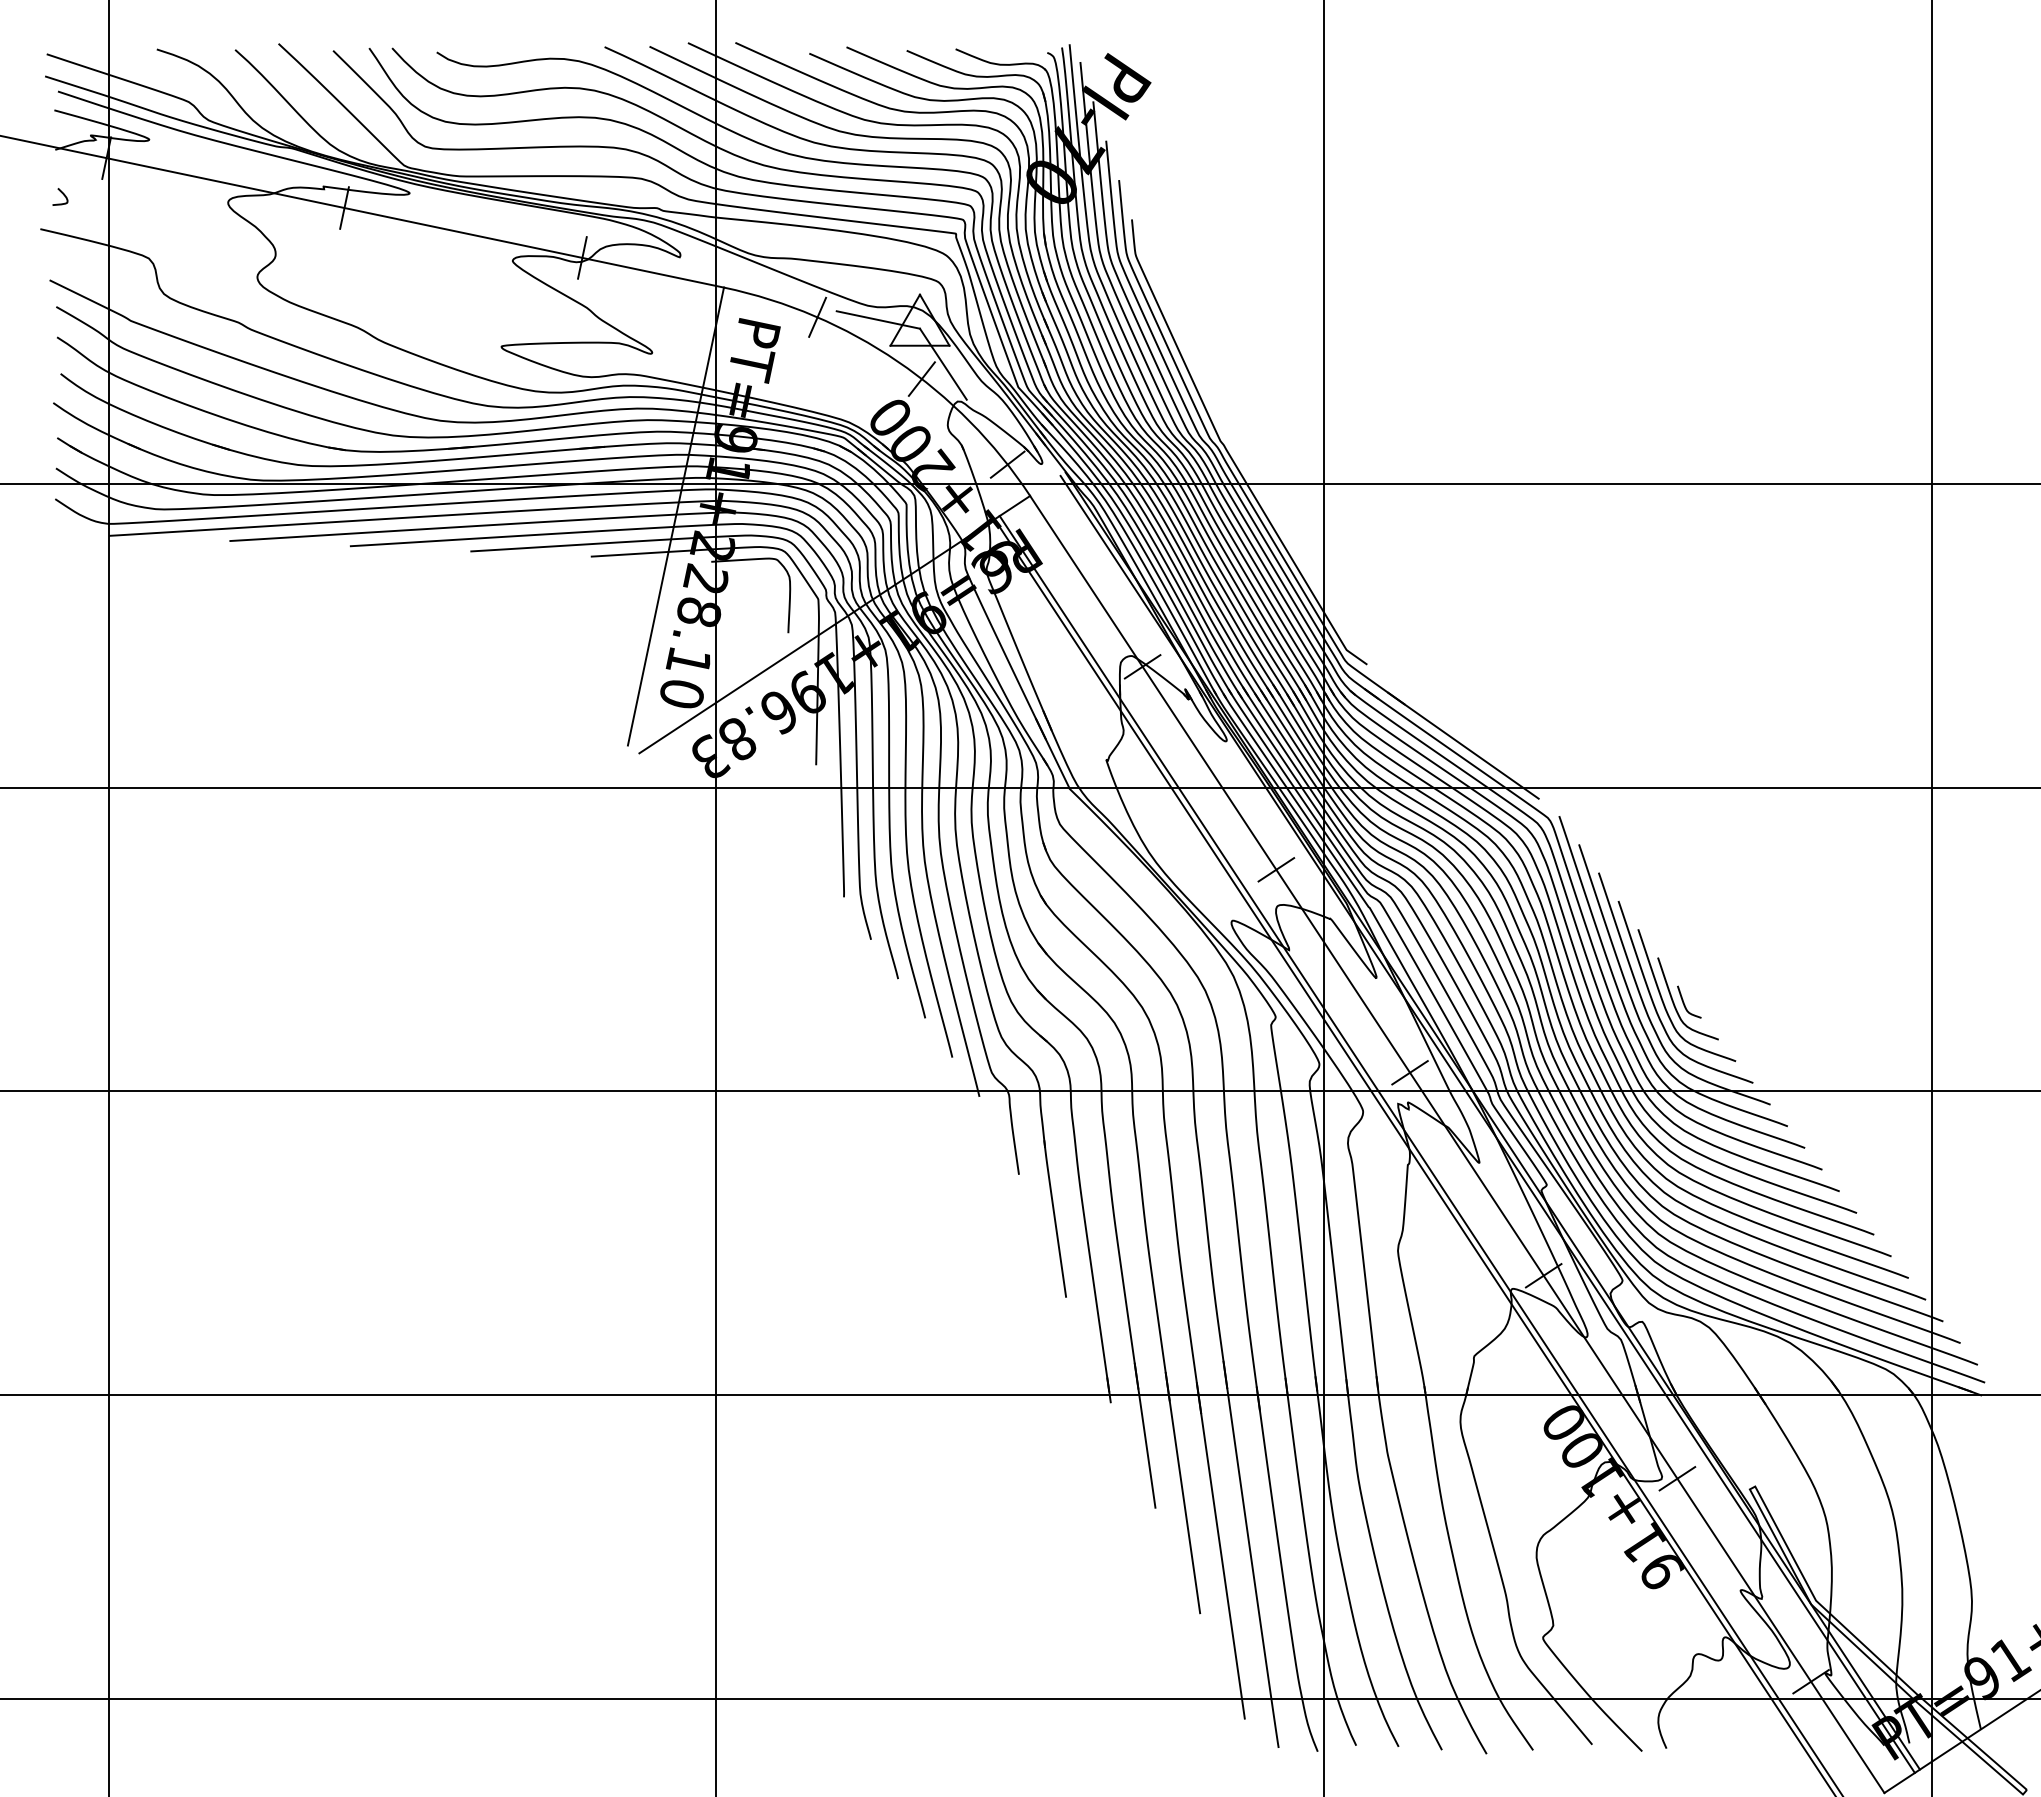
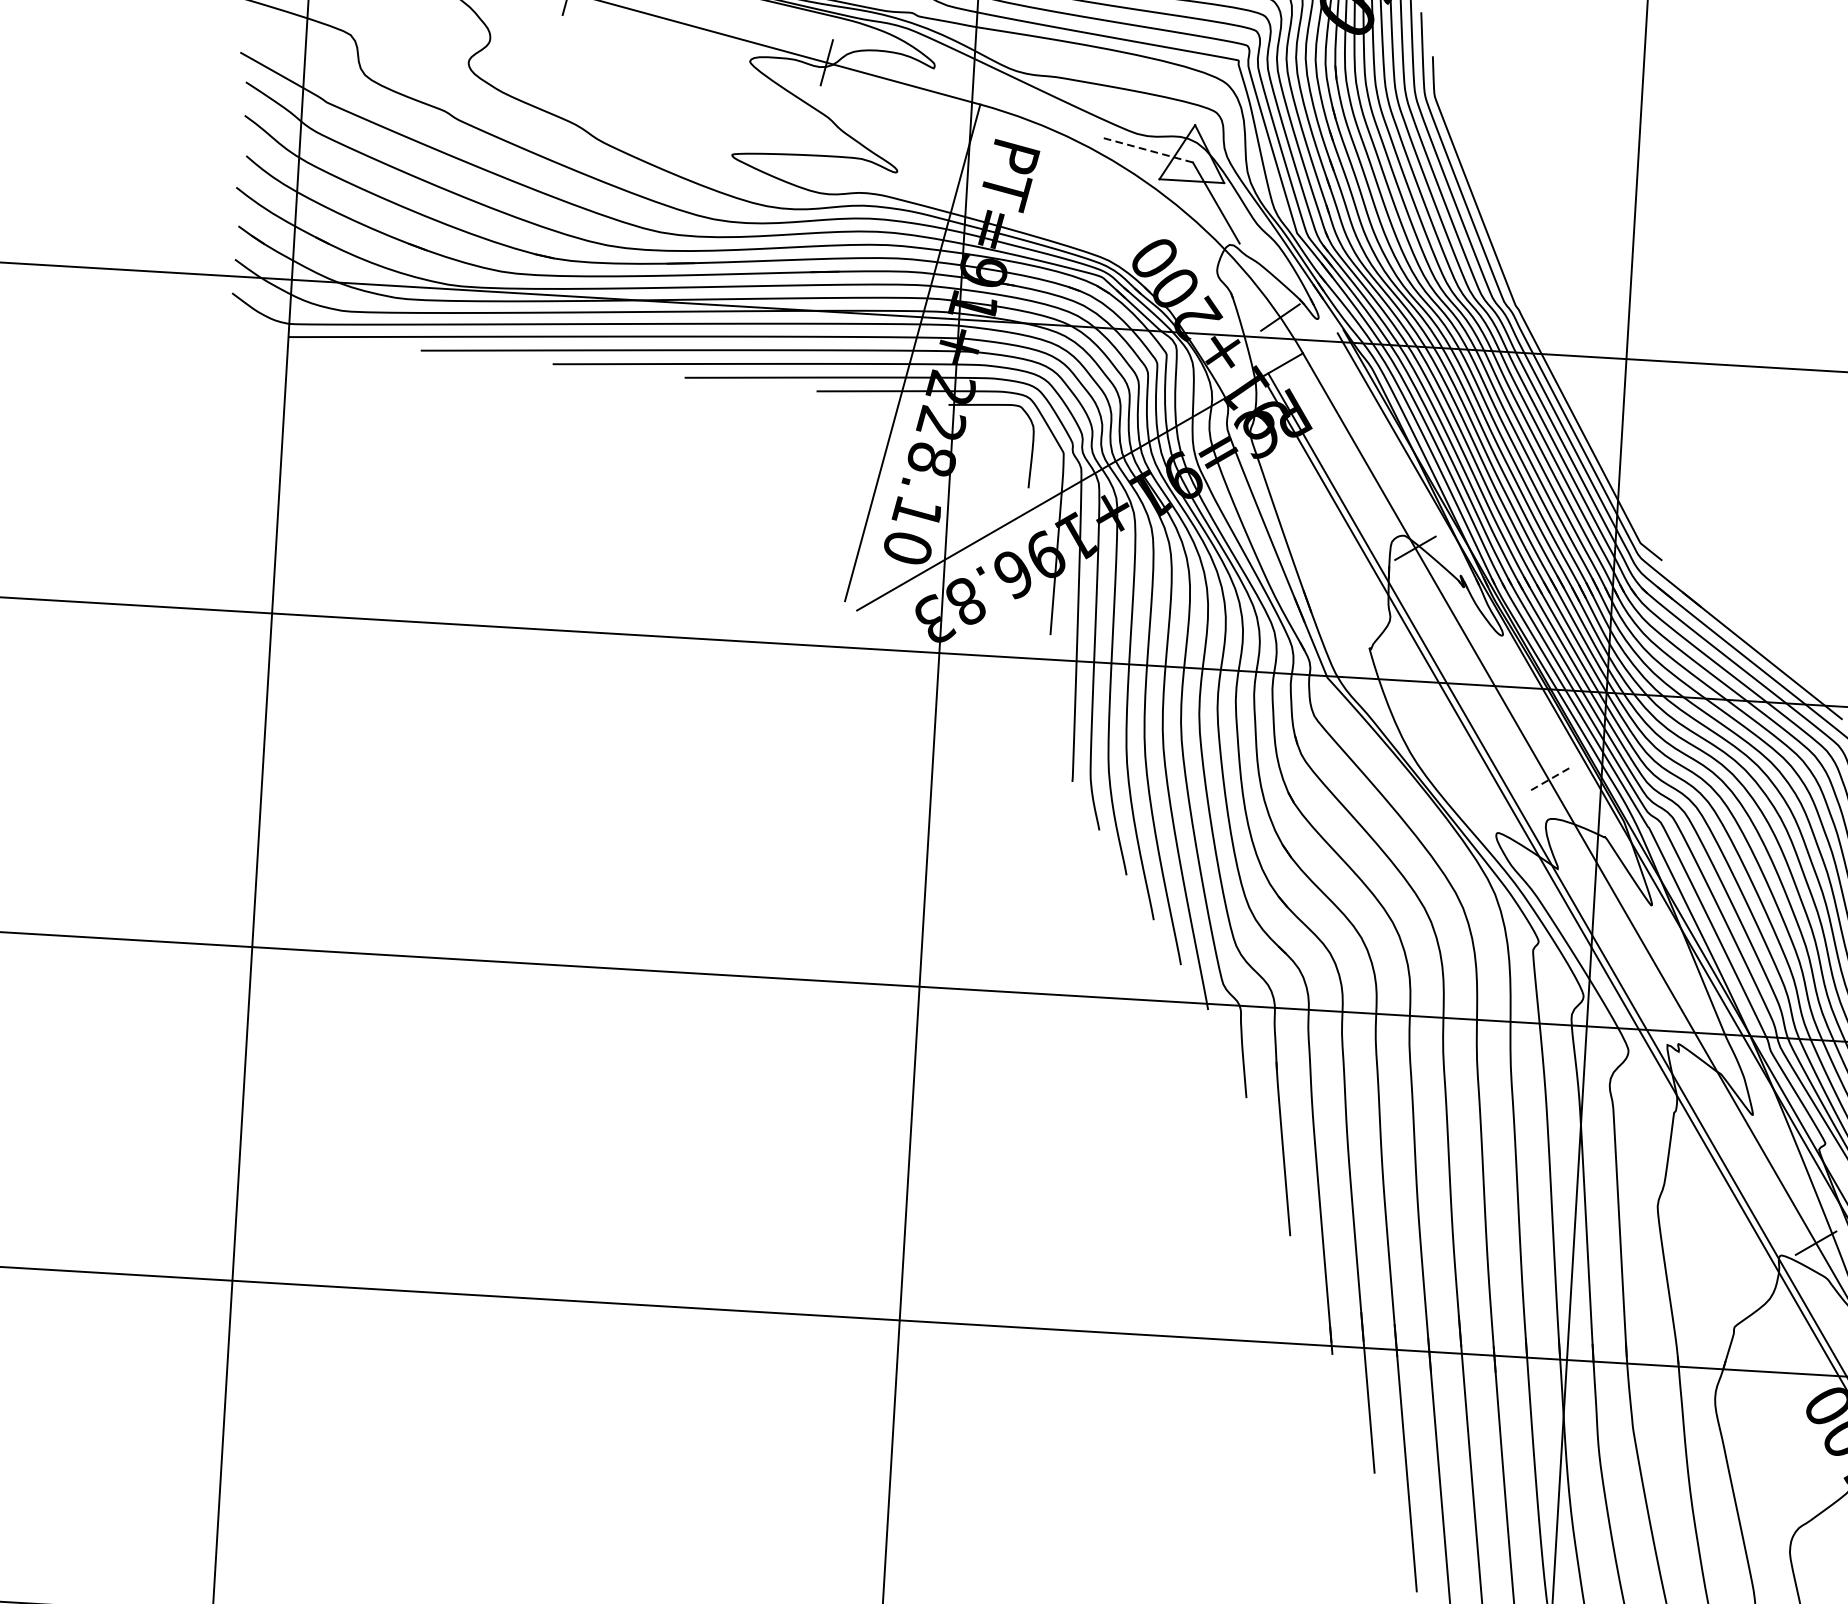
line: (817, 316) -> (1081, 142), removed
line: (878, 319) -> (1147, 149), solid -> dashed
line: (921, 378) -> (1191, 217), removed
line: (1275, 870) -> (1548, 780), solid -> dashed
line: (1409, 1072) -> (1681, 1011), removed

